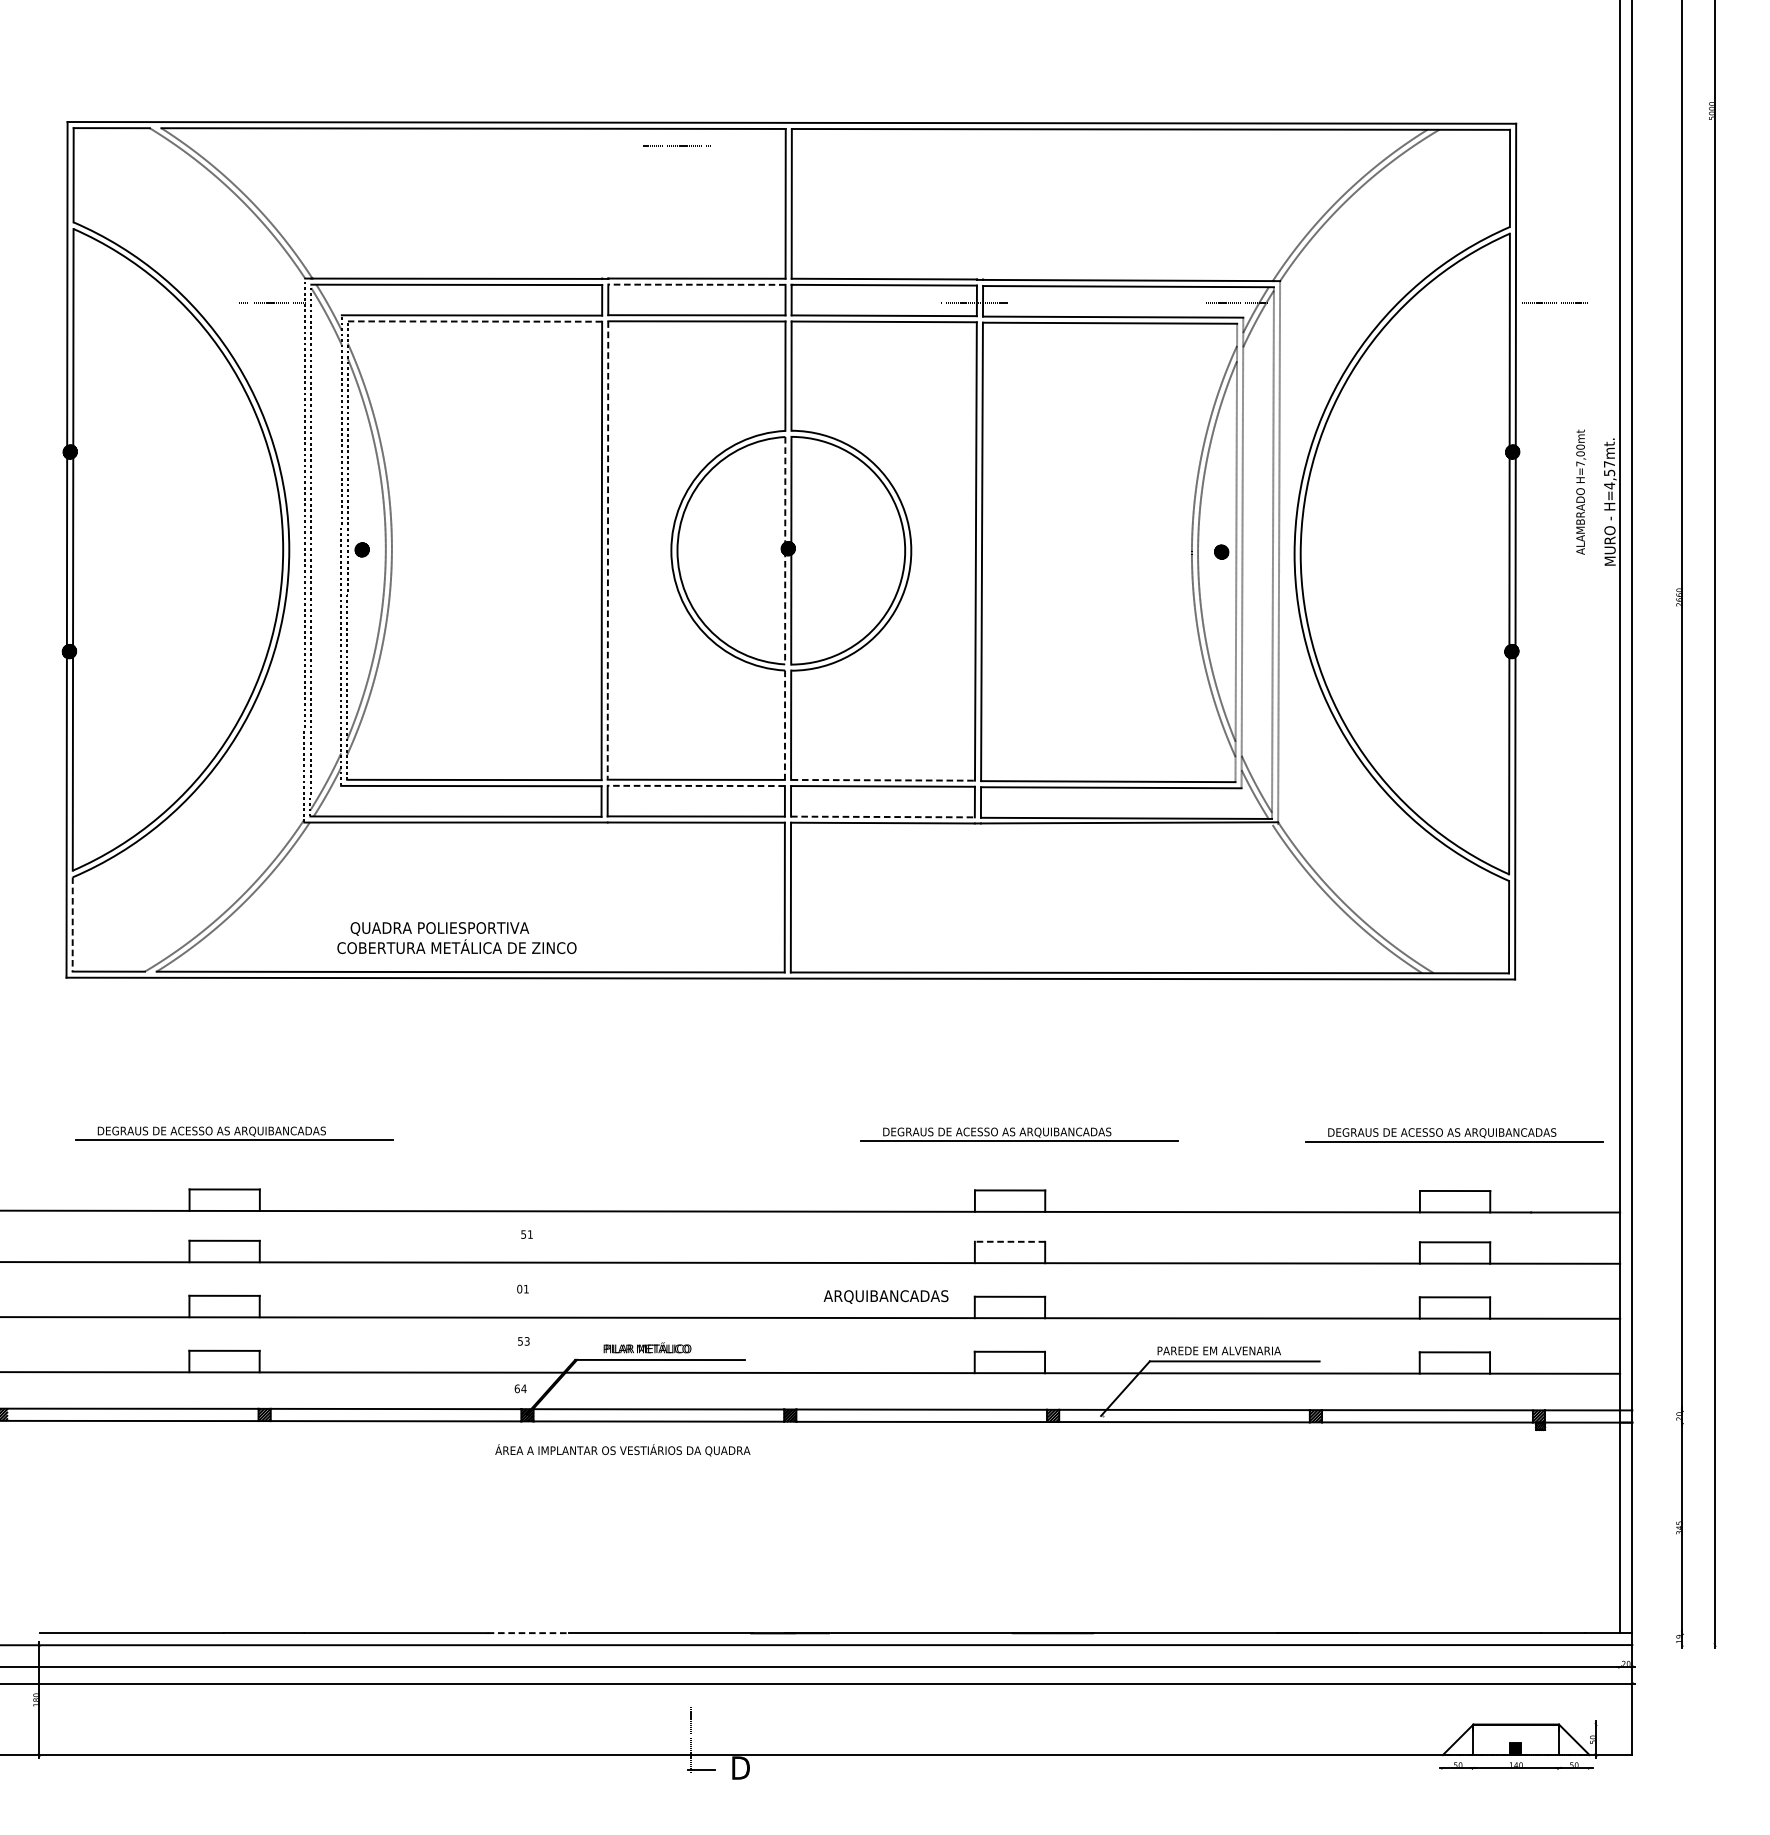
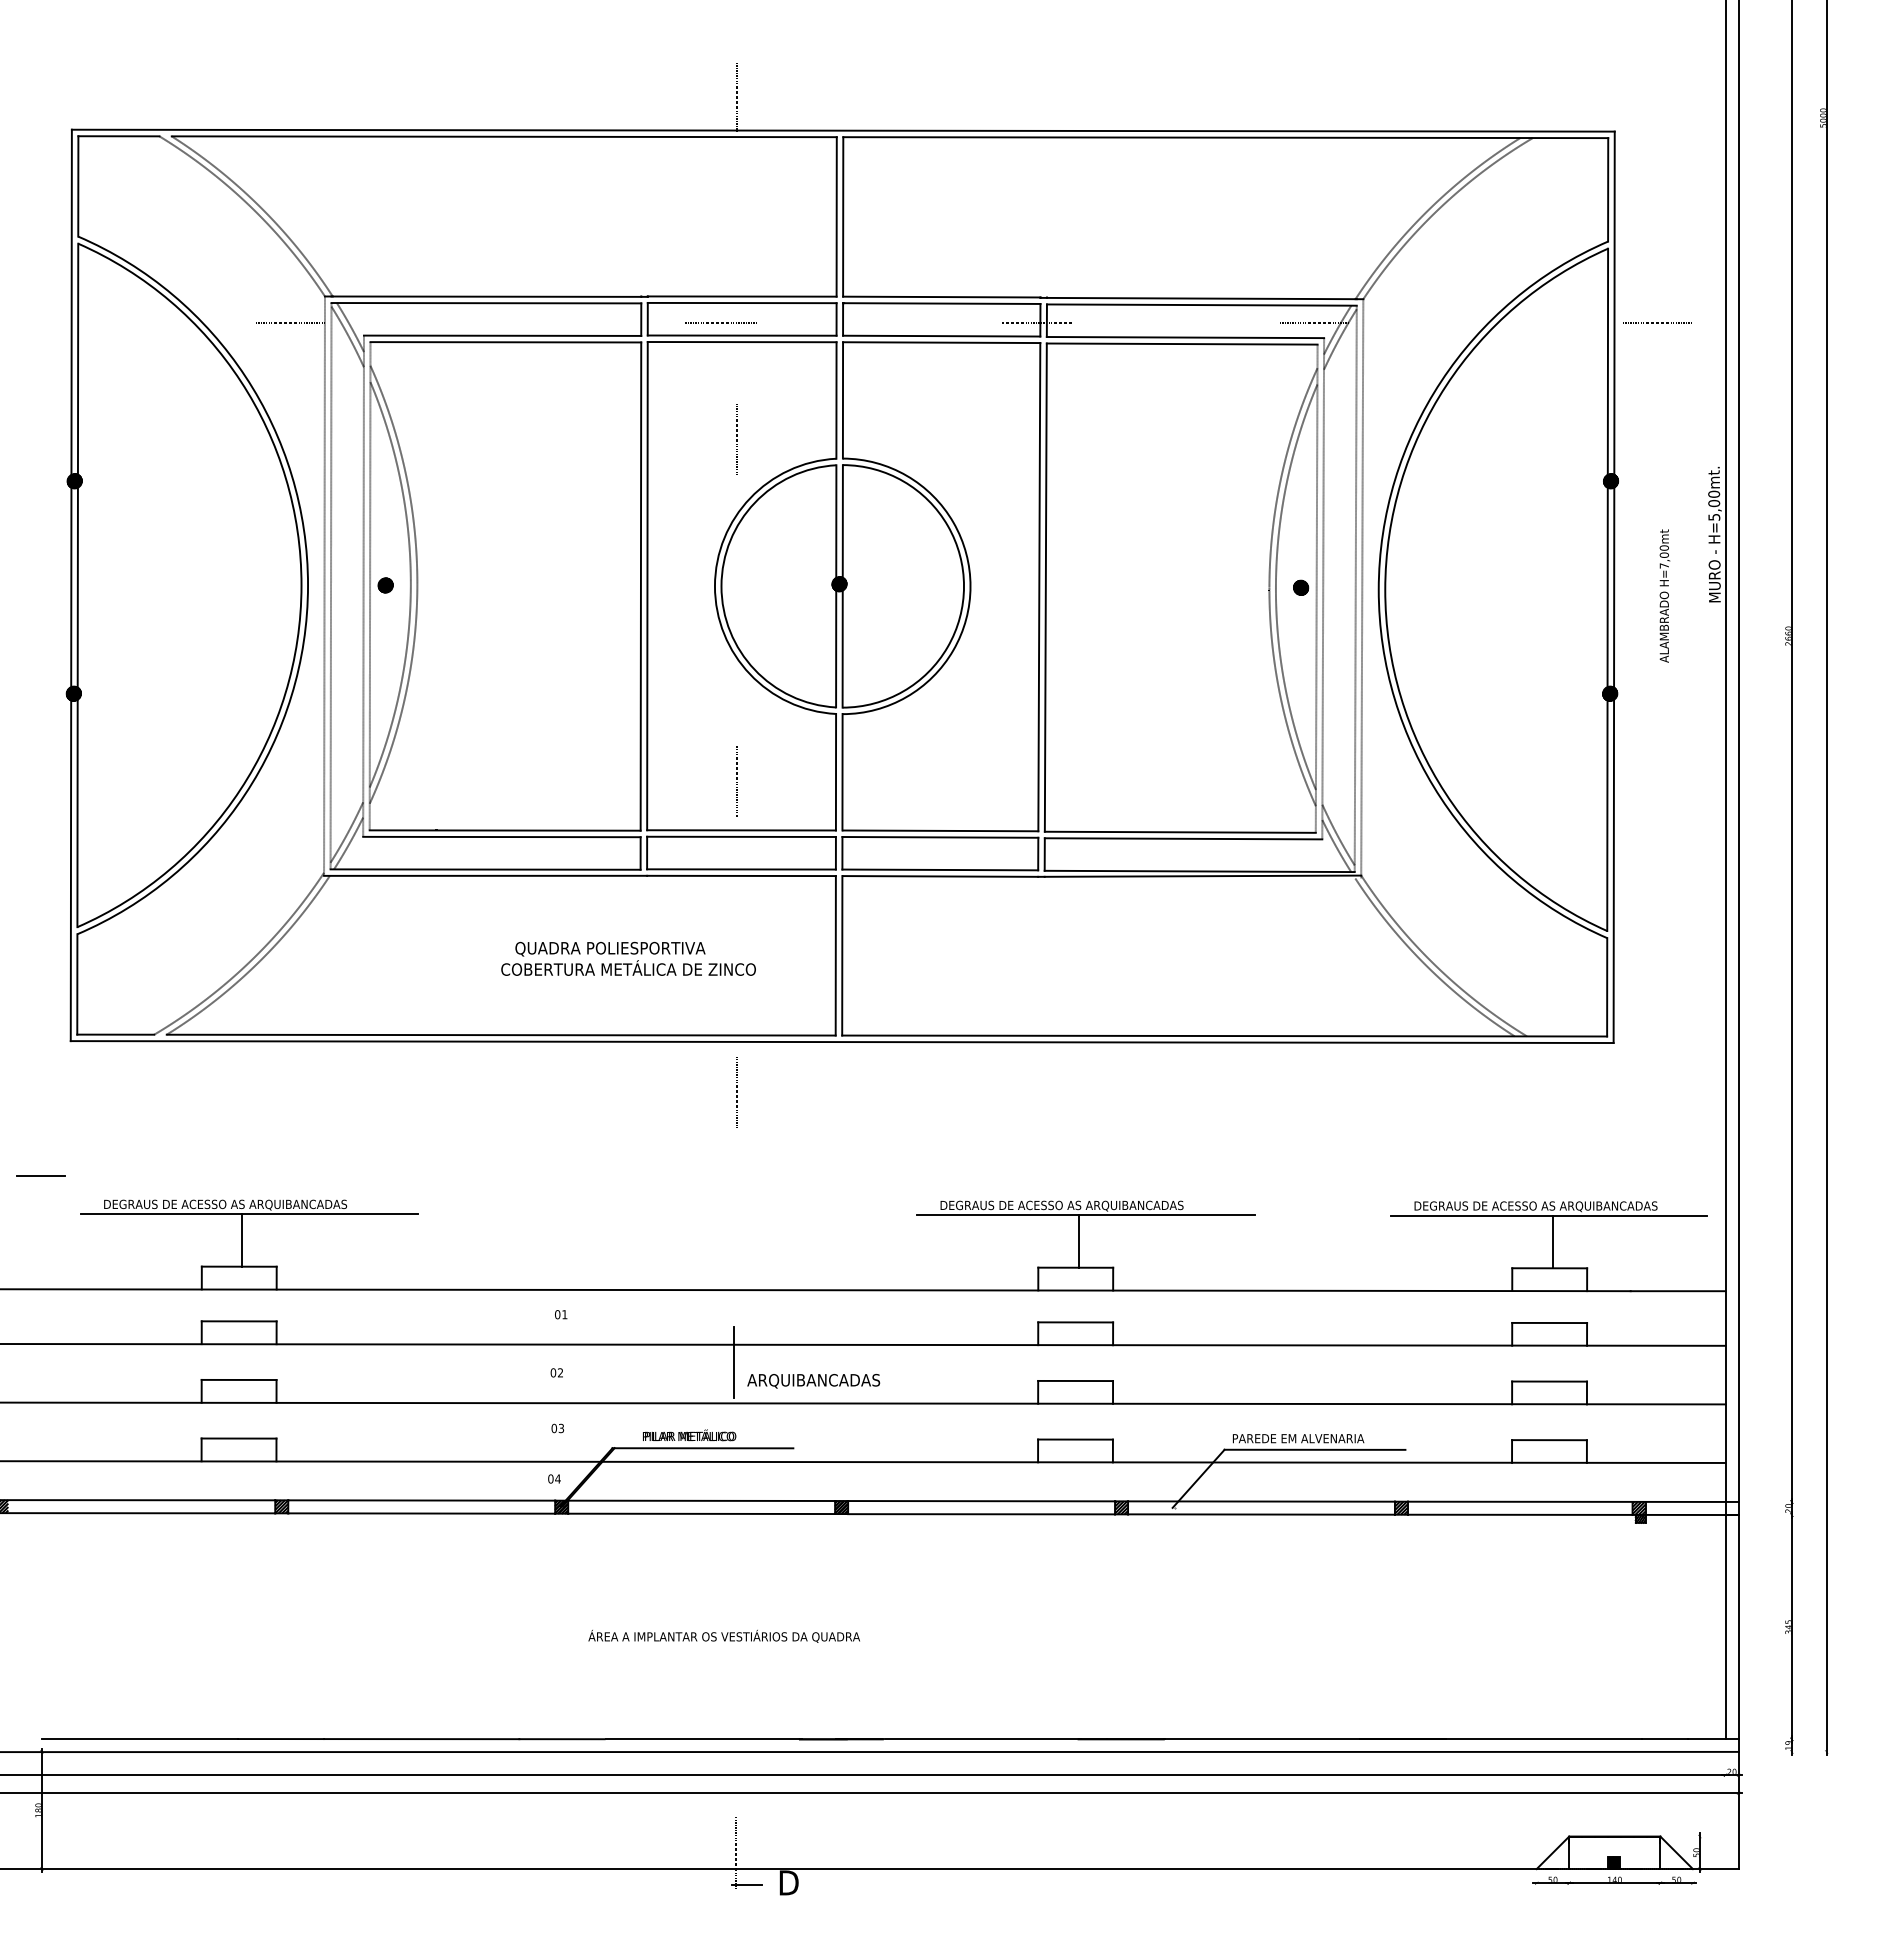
line: (691, 91) -> (736, 97), added
line: (677, 145) -> (721, 322), moved
line: (696, 285) -> (741, 303), dashed -> solid
line: (474, 321) -> (505, 342), dashed -> solid
line: (691, 412) -> (736, 439), added
text: (1609, 474) -> (1714, 505), H=4,57mt. -> H=5,00mt.
text: (1580, 491) -> (1664, 595), moved
line: (608, 550) -> (647, 586), dashed -> solid
line: (785, 550) -> (836, 586), dashed -> solid
line: (785, 725) -> (836, 772), dashed -> solid
line: (691, 733) -> (736, 781), added
line: (883, 779) -> (940, 830), dashed -> solid
line: (696, 785) -> (741, 836), dashed -> solid
line: (883, 816) -> (940, 869), dashed -> solid
line: (72, 924) -> (77, 984), dashed -> solid
text: (456, 937) -> (628, 958), moved
line: (691, 1025) -> (736, 1091), added
line: (38, 1104) -> (40, 1176), added
line: (227, 1164) -> (242, 1240), added
line: (1012, 1165) -> (1078, 1241), added
line: (1457, 1165) -> (1552, 1241), added
text: (523, 1234) -> (557, 1314), 51 -> 01
line: (1009, 1241) -> (1075, 1322), dashed -> solid
line: (689, 1279) -> (734, 1362), added
text: (526, 1288) -> (560, 1372), 01 -> 02
text: (885, 1297) -> (813, 1381), moved
text: (520, 1341) -> (554, 1428), 53 -> 03
text: (516, 1388) -> (550, 1478), 64 -> 04
text: (622, 1449) -> (723, 1635), moved
line: (527, 1633) -> (561, 1739), dashed -> solid

